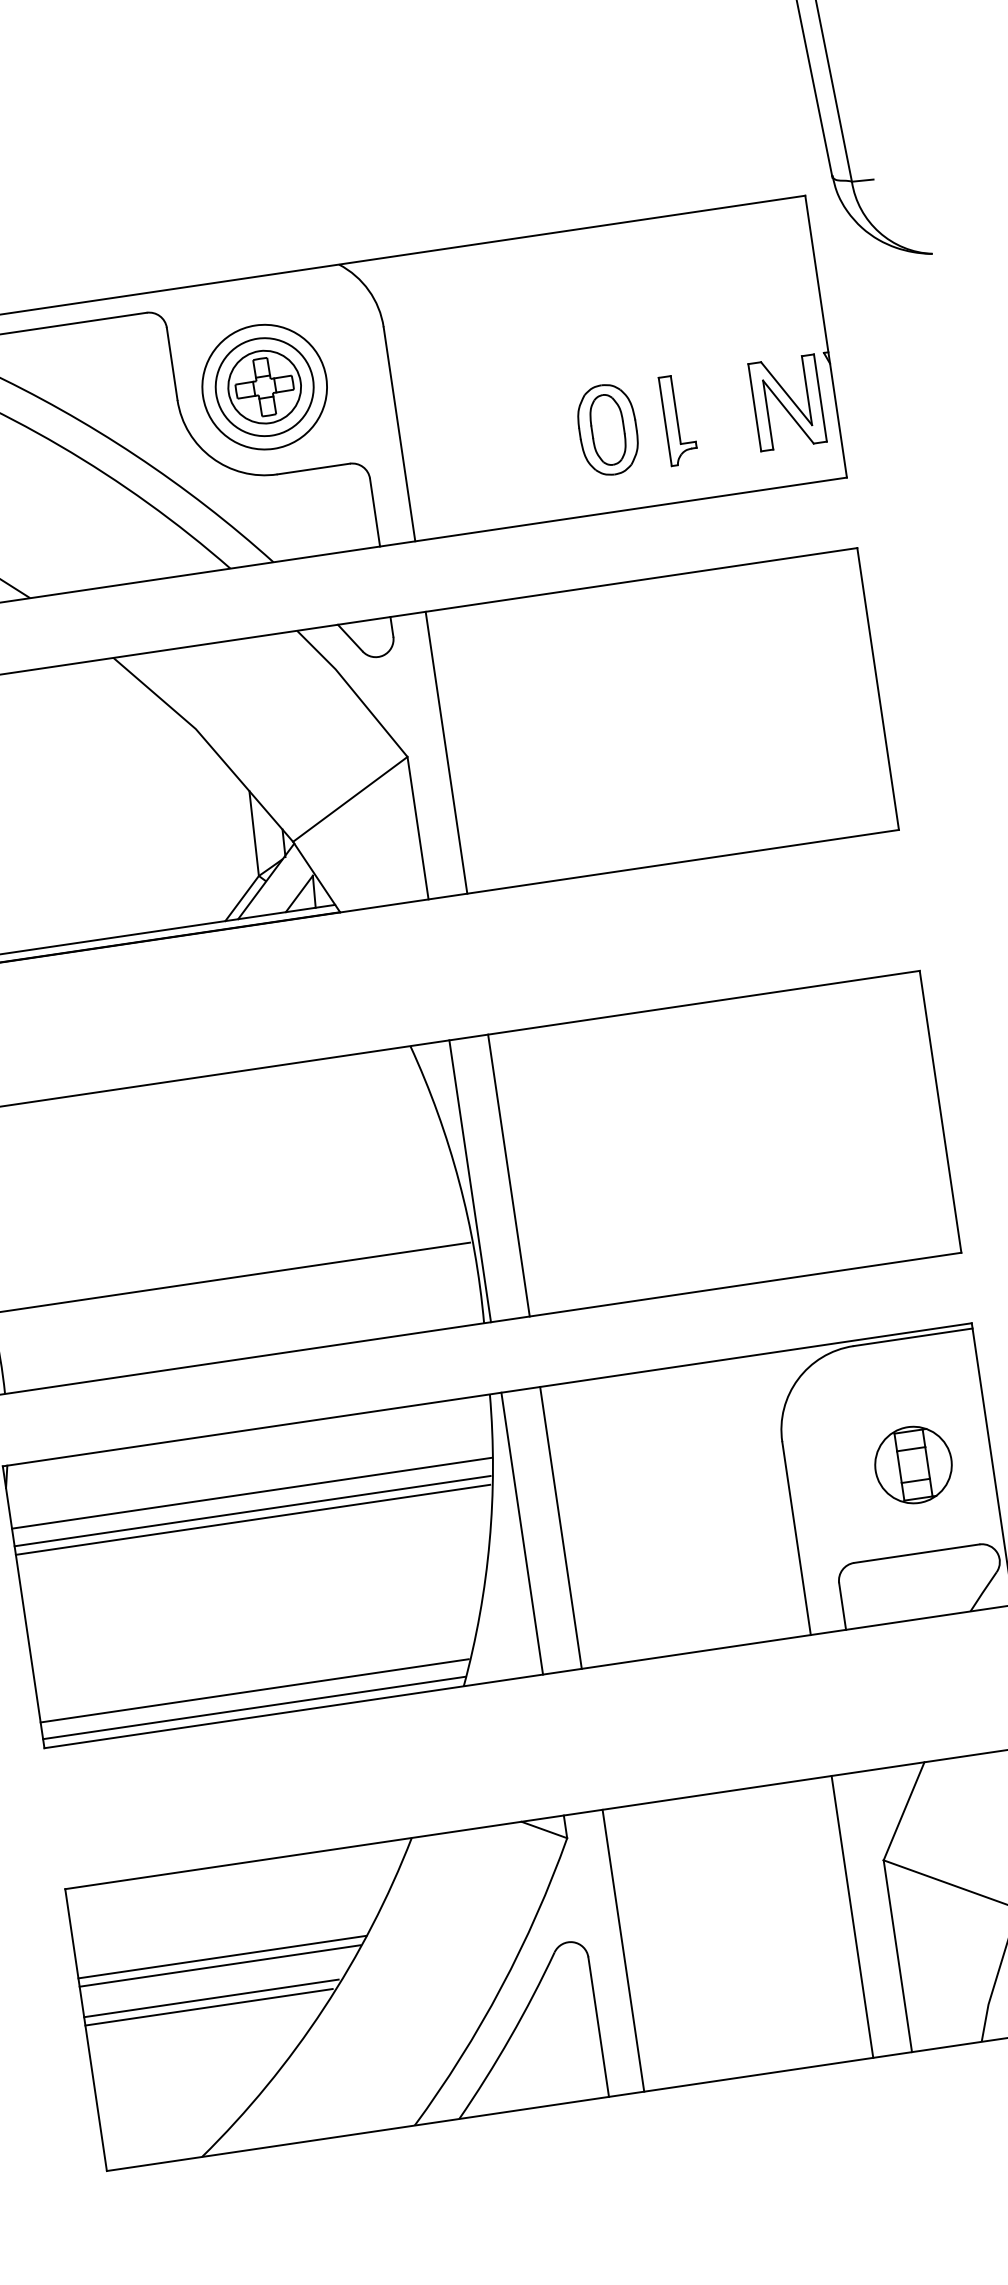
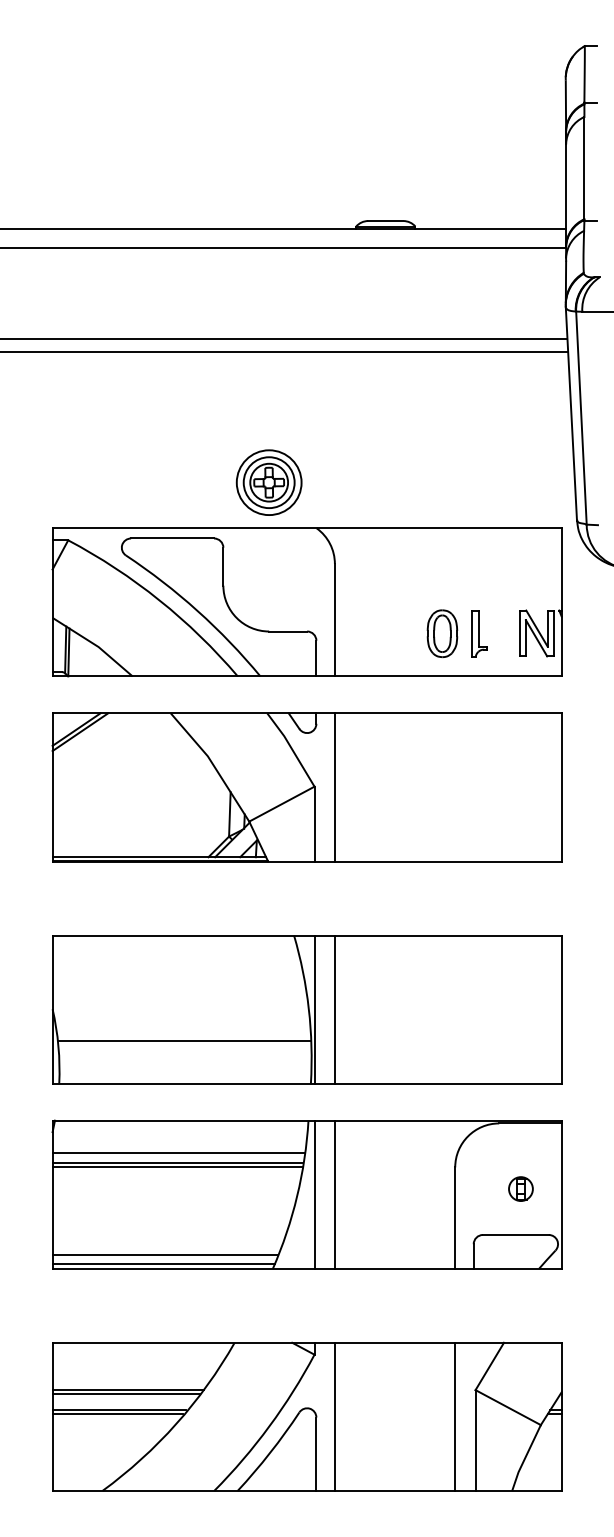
part: (263, 386) -> (268, 482), moved
part: (912, 1463) -> (520, 1188), size x0.6

